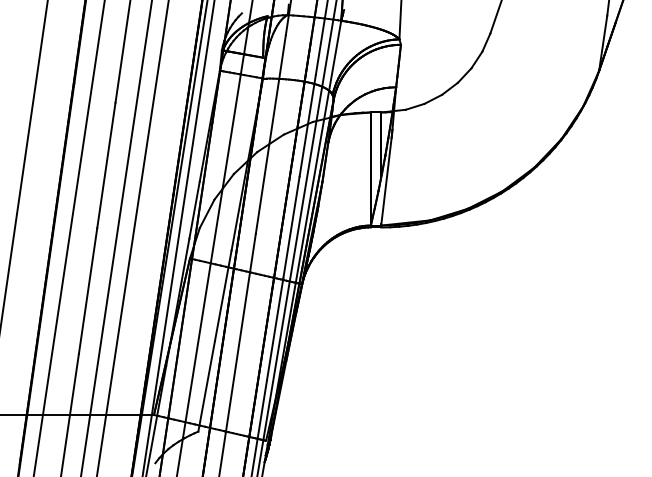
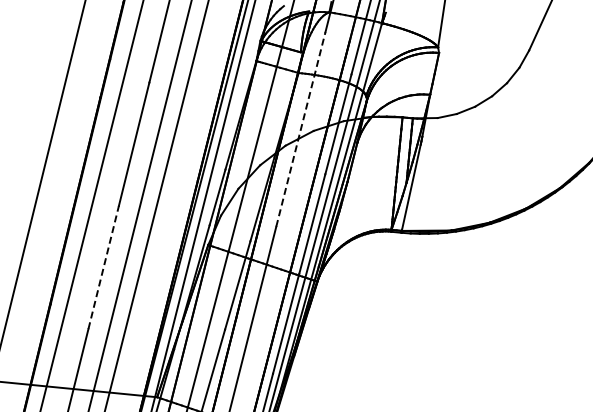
line: (270, 133) -> (300, 128), solid -> dashed
line: (88, 290) -> (104, 266), solid -> dashed

